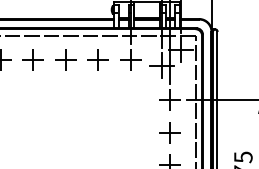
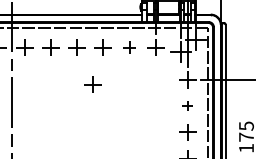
part: (98, 59) -> (129, 47), size x0.7
part: (52, 105) -> (92, 84), added
part: (170, 131) -> (187, 105), size x0.6

